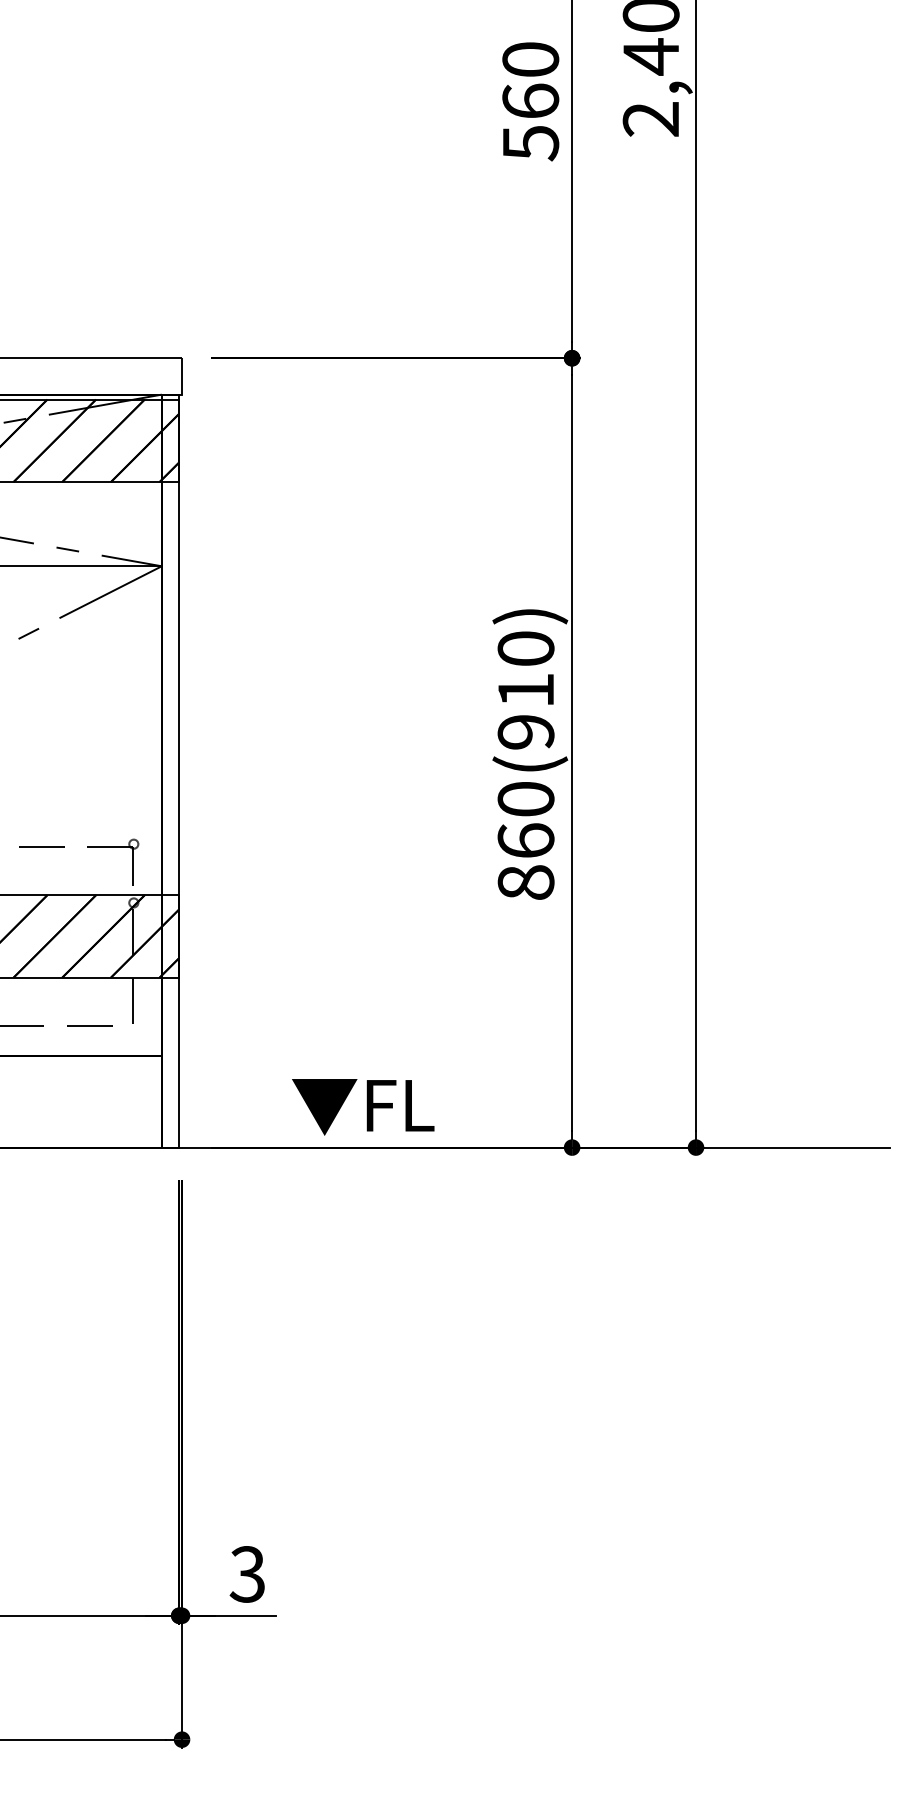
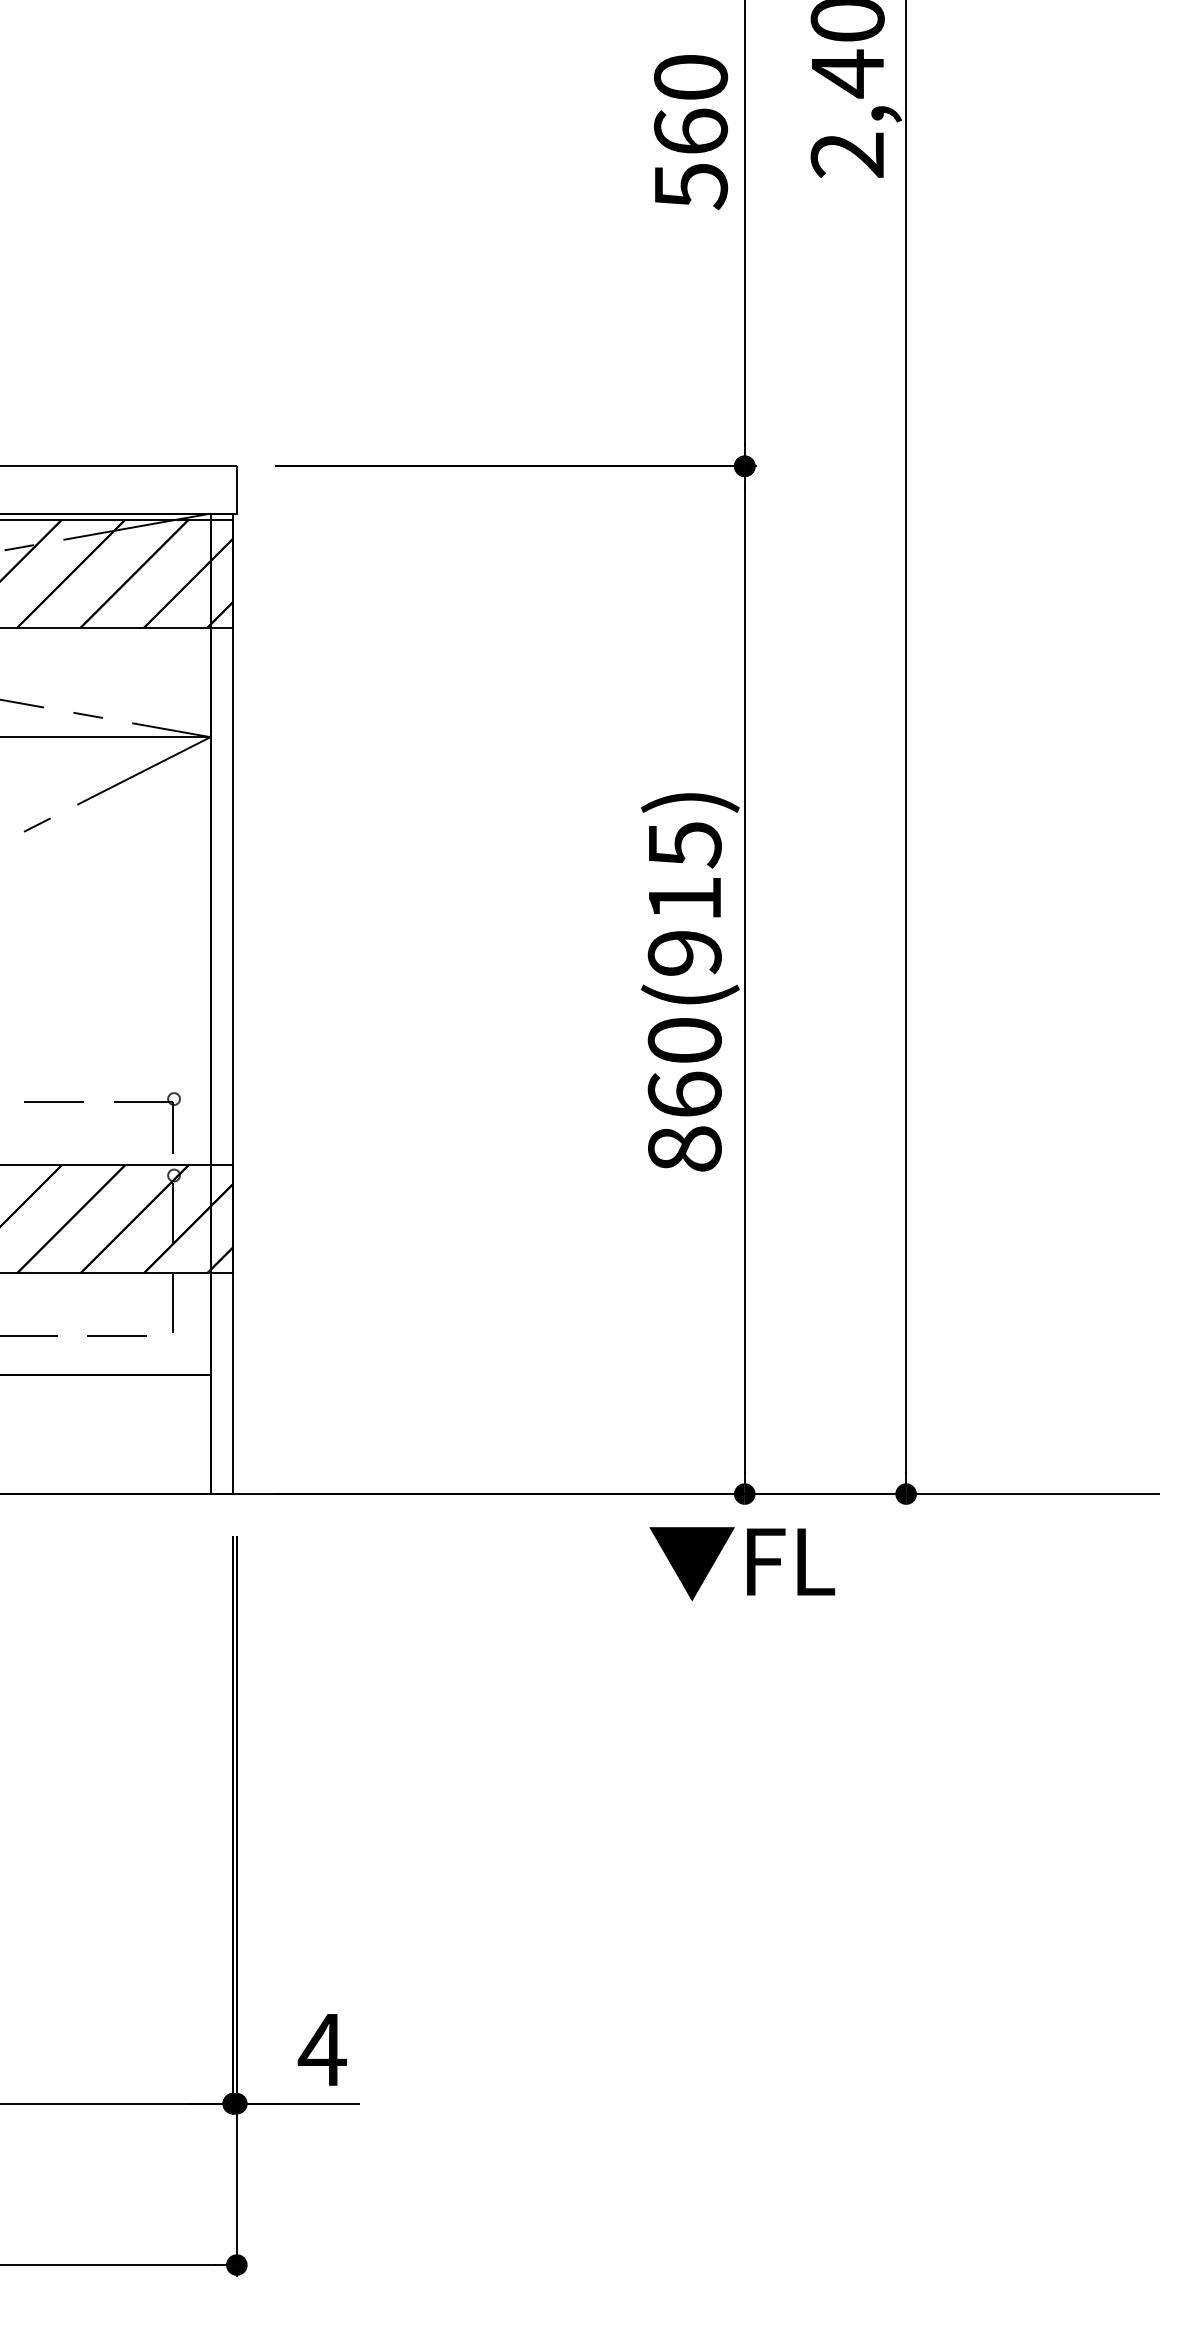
text: (525, 649) -> (684, 845), 860(910) -> 860(915)
text: (363, 1107) -> (742, 1564), moved
text: (247, 1574) -> (322, 2049), 3 -> 4

